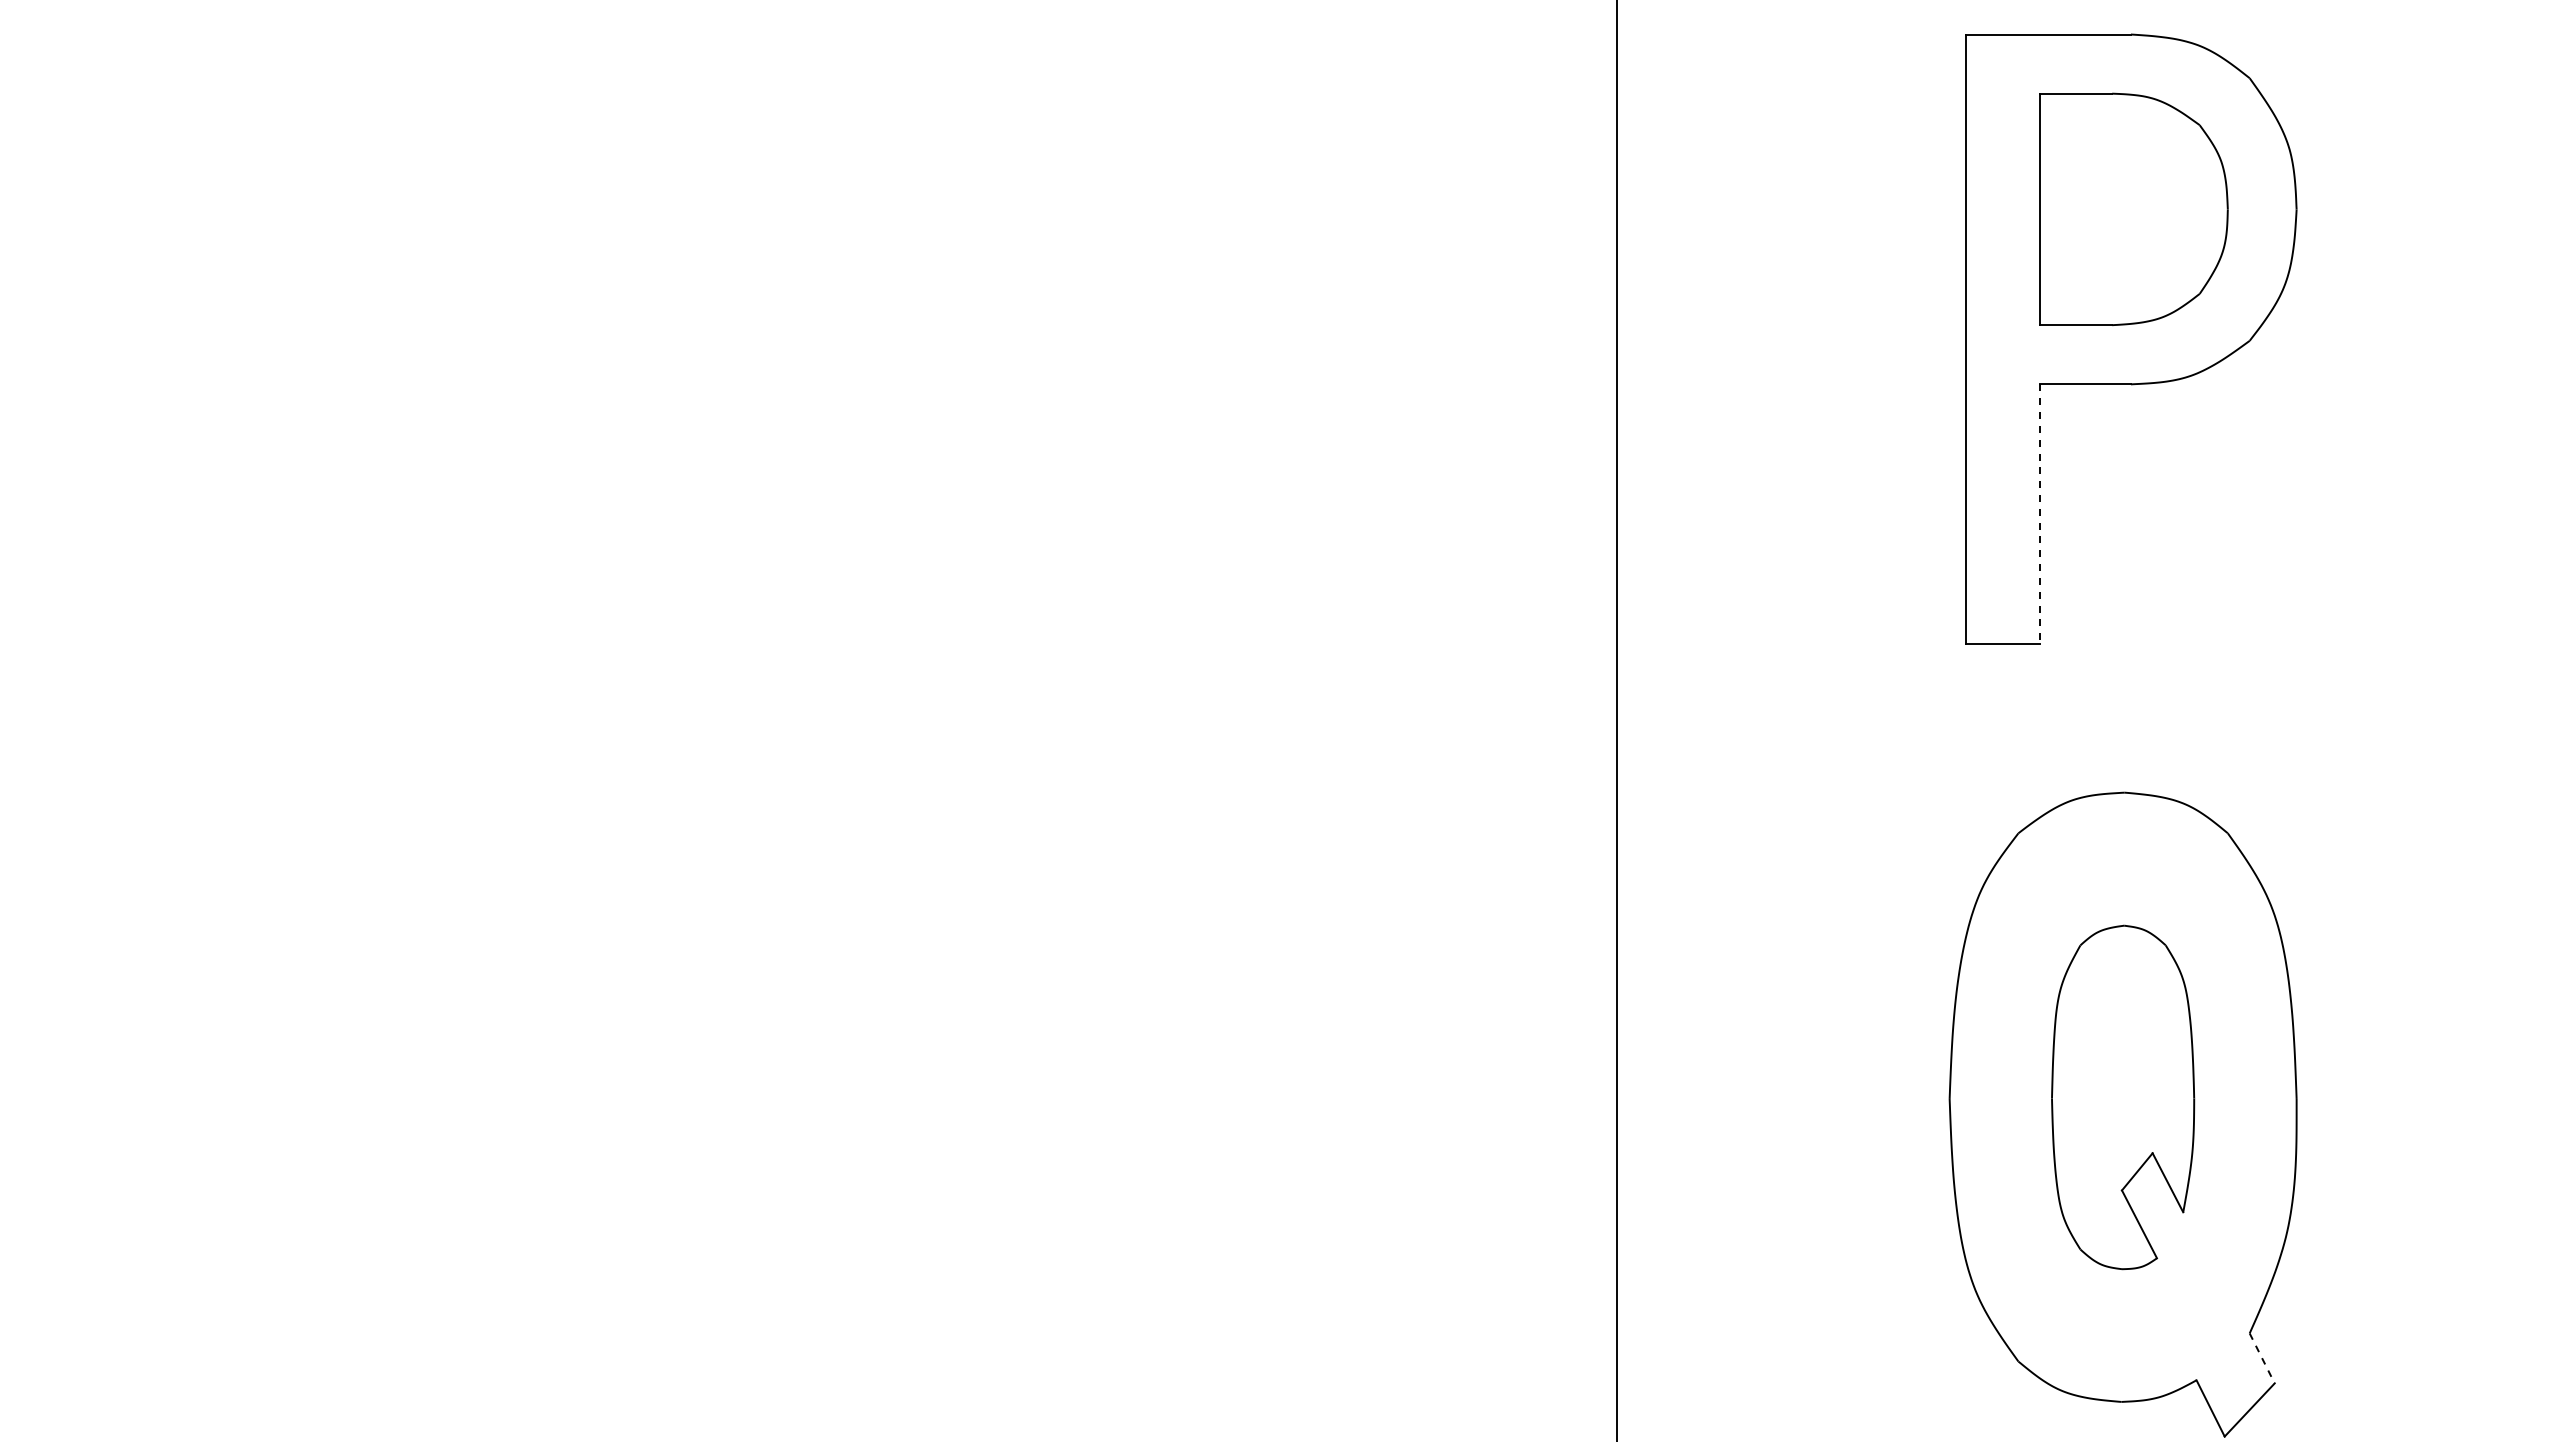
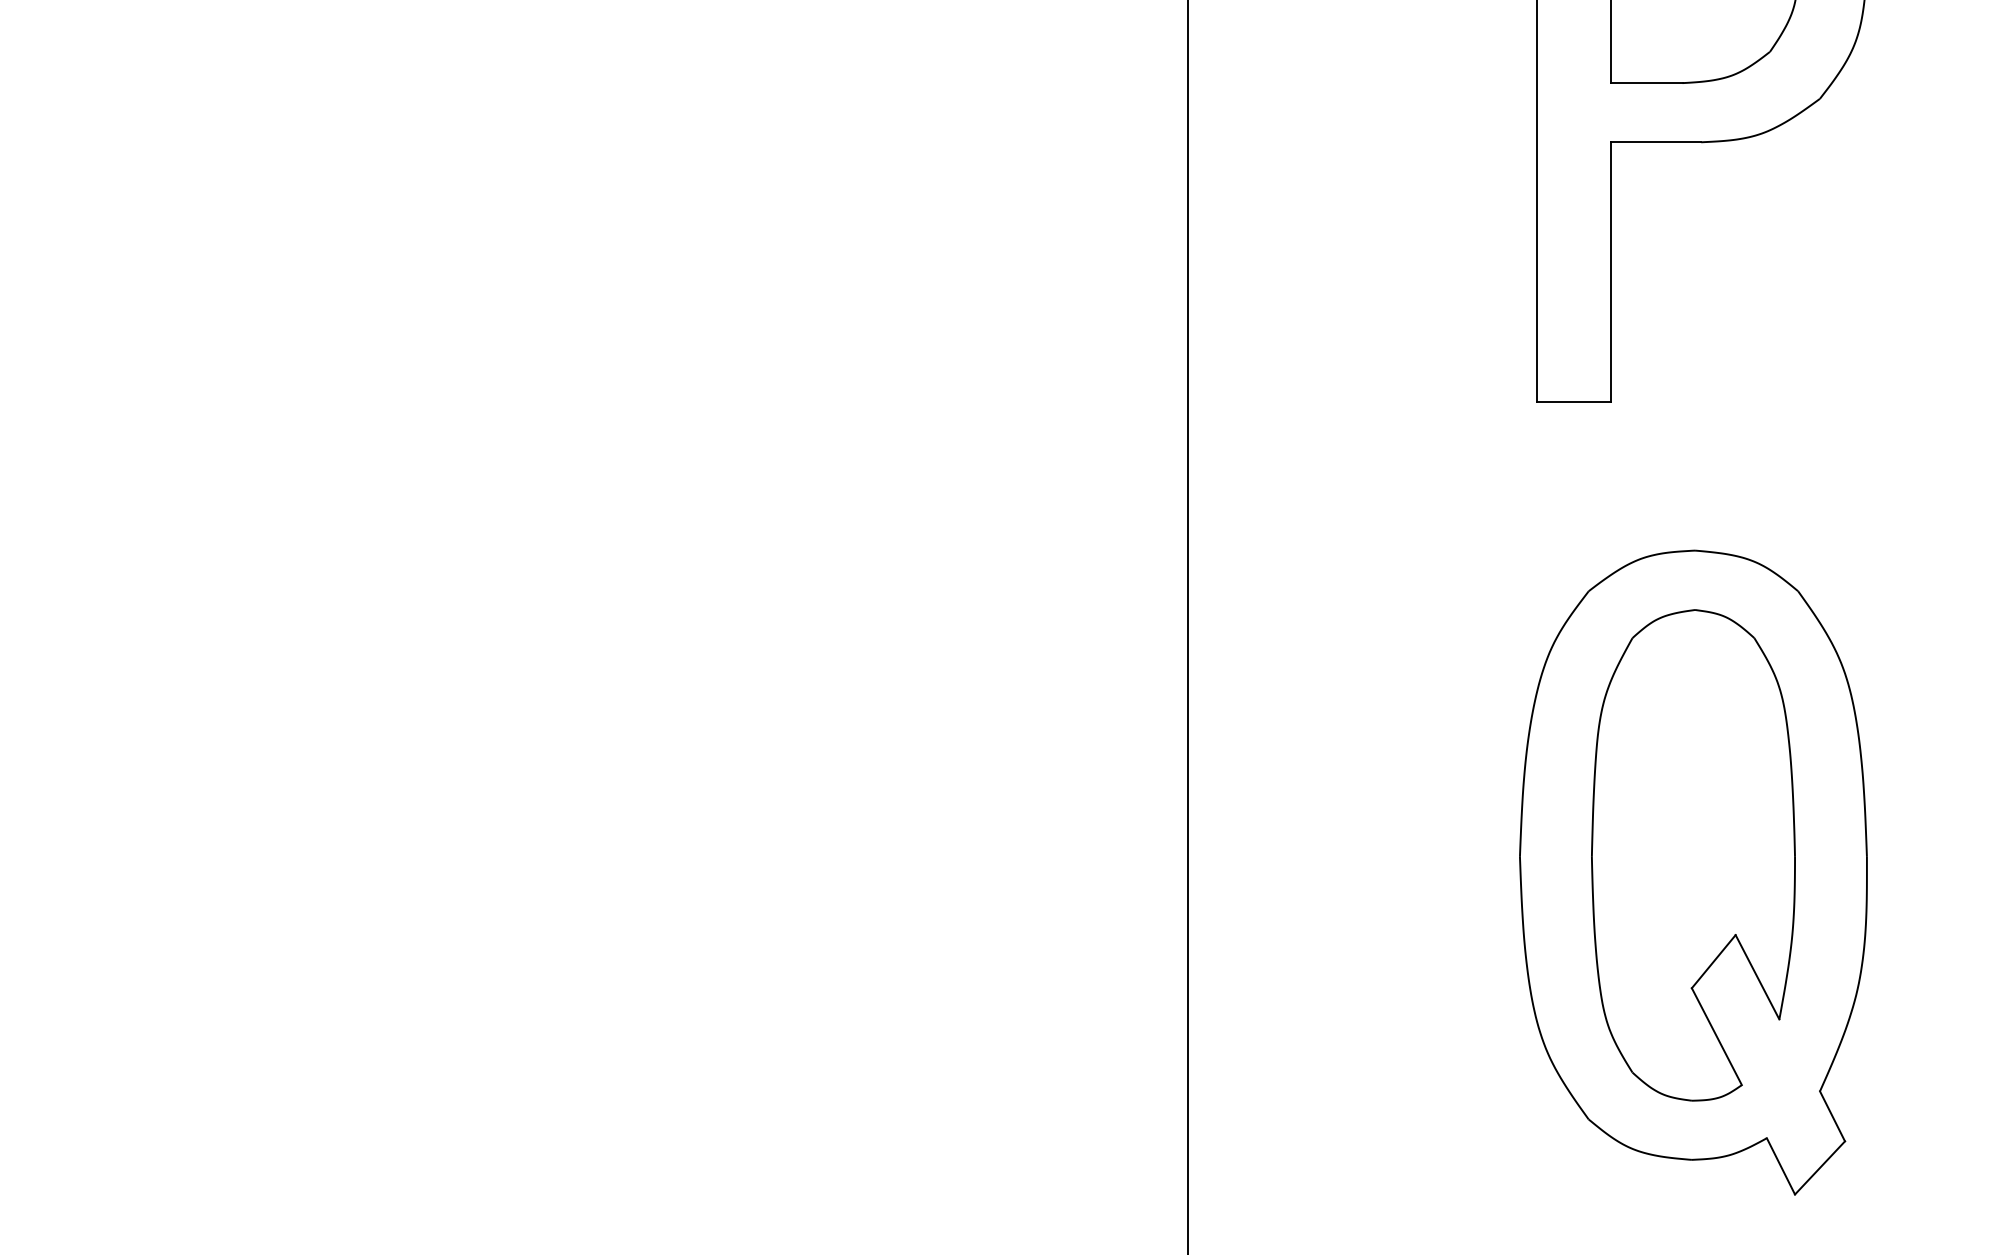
line: (2040, 514) -> (1610, 272), dashed -> solid
part: (2122, 1097) -> (1692, 855), size x1.43
line: (2262, 1358) -> (1832, 1116), dashed -> solid

